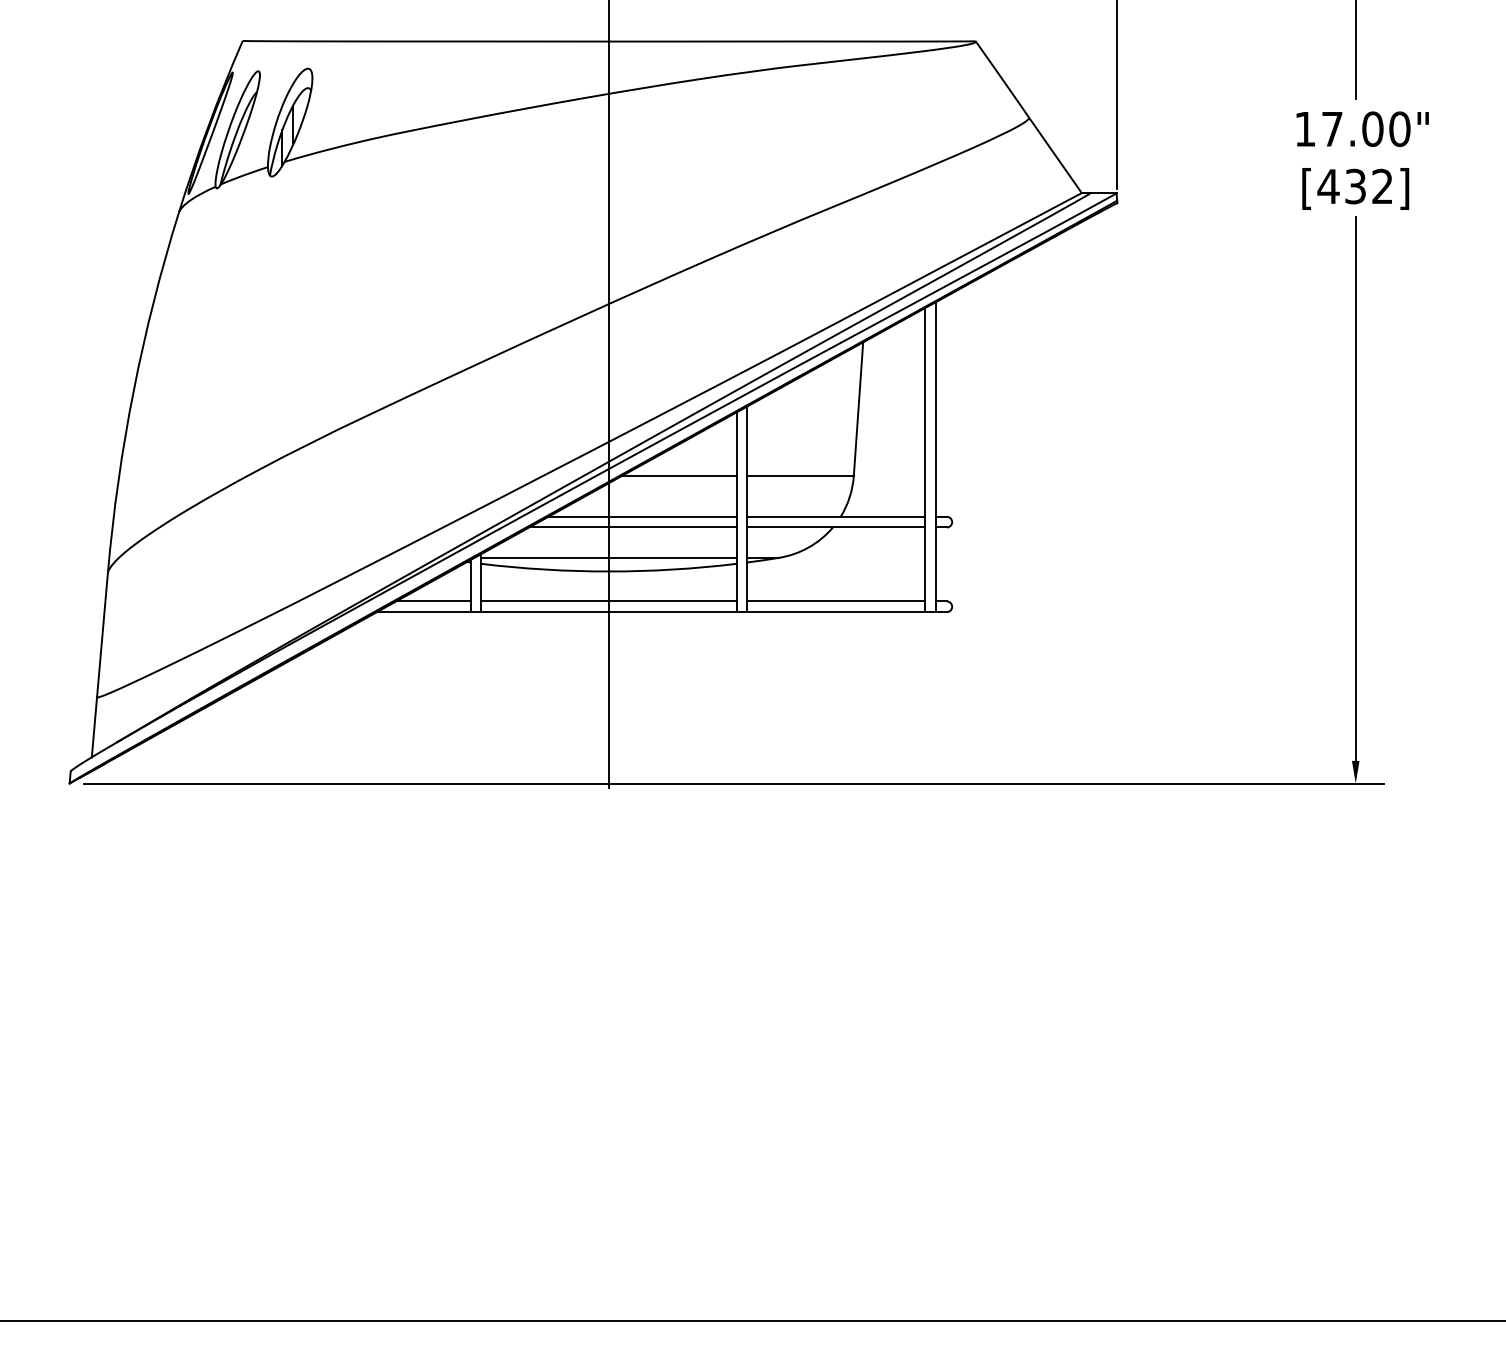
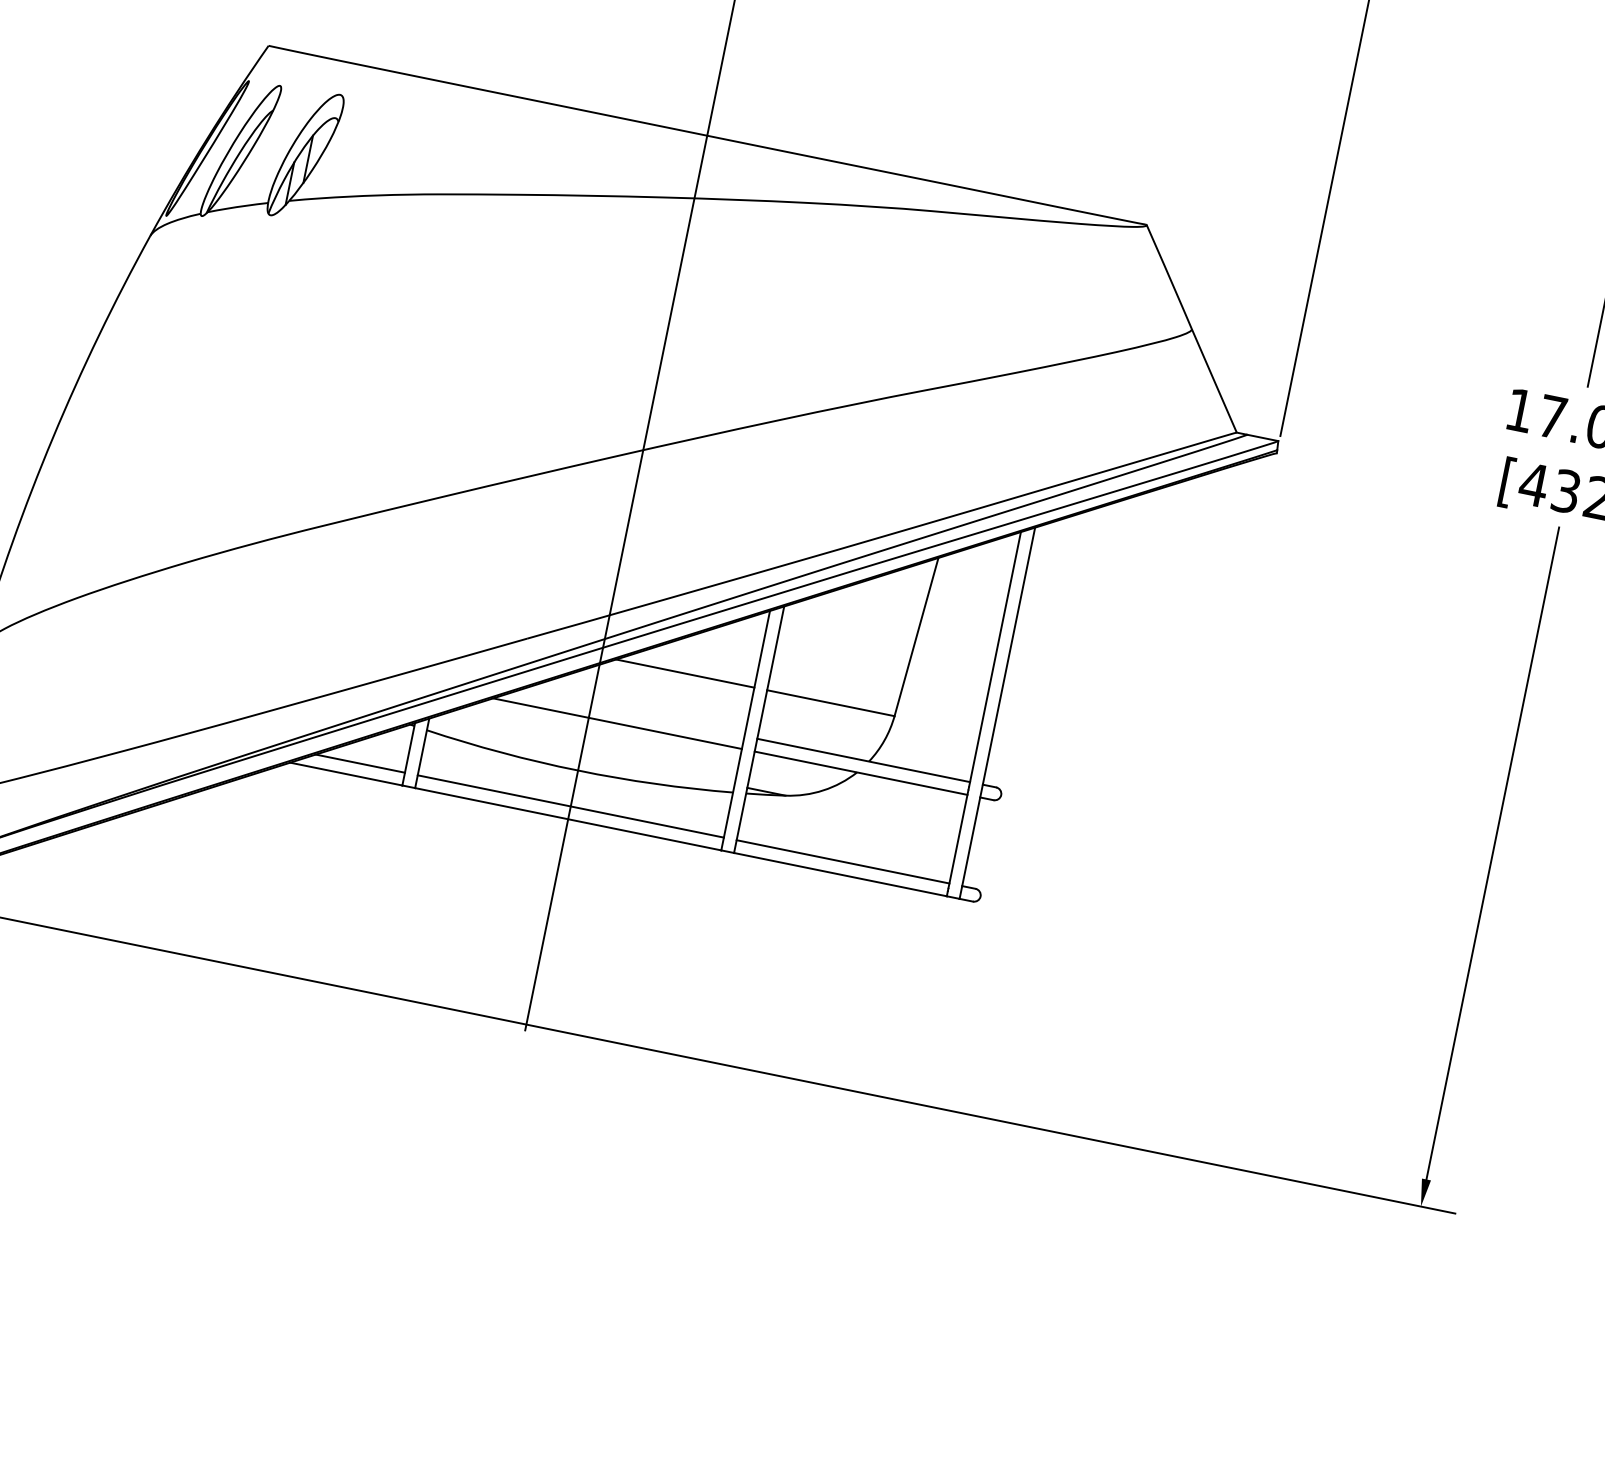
line: (642, 516) -> (631, 712), removed
line: (608, 557) -> (580, 753), removed

